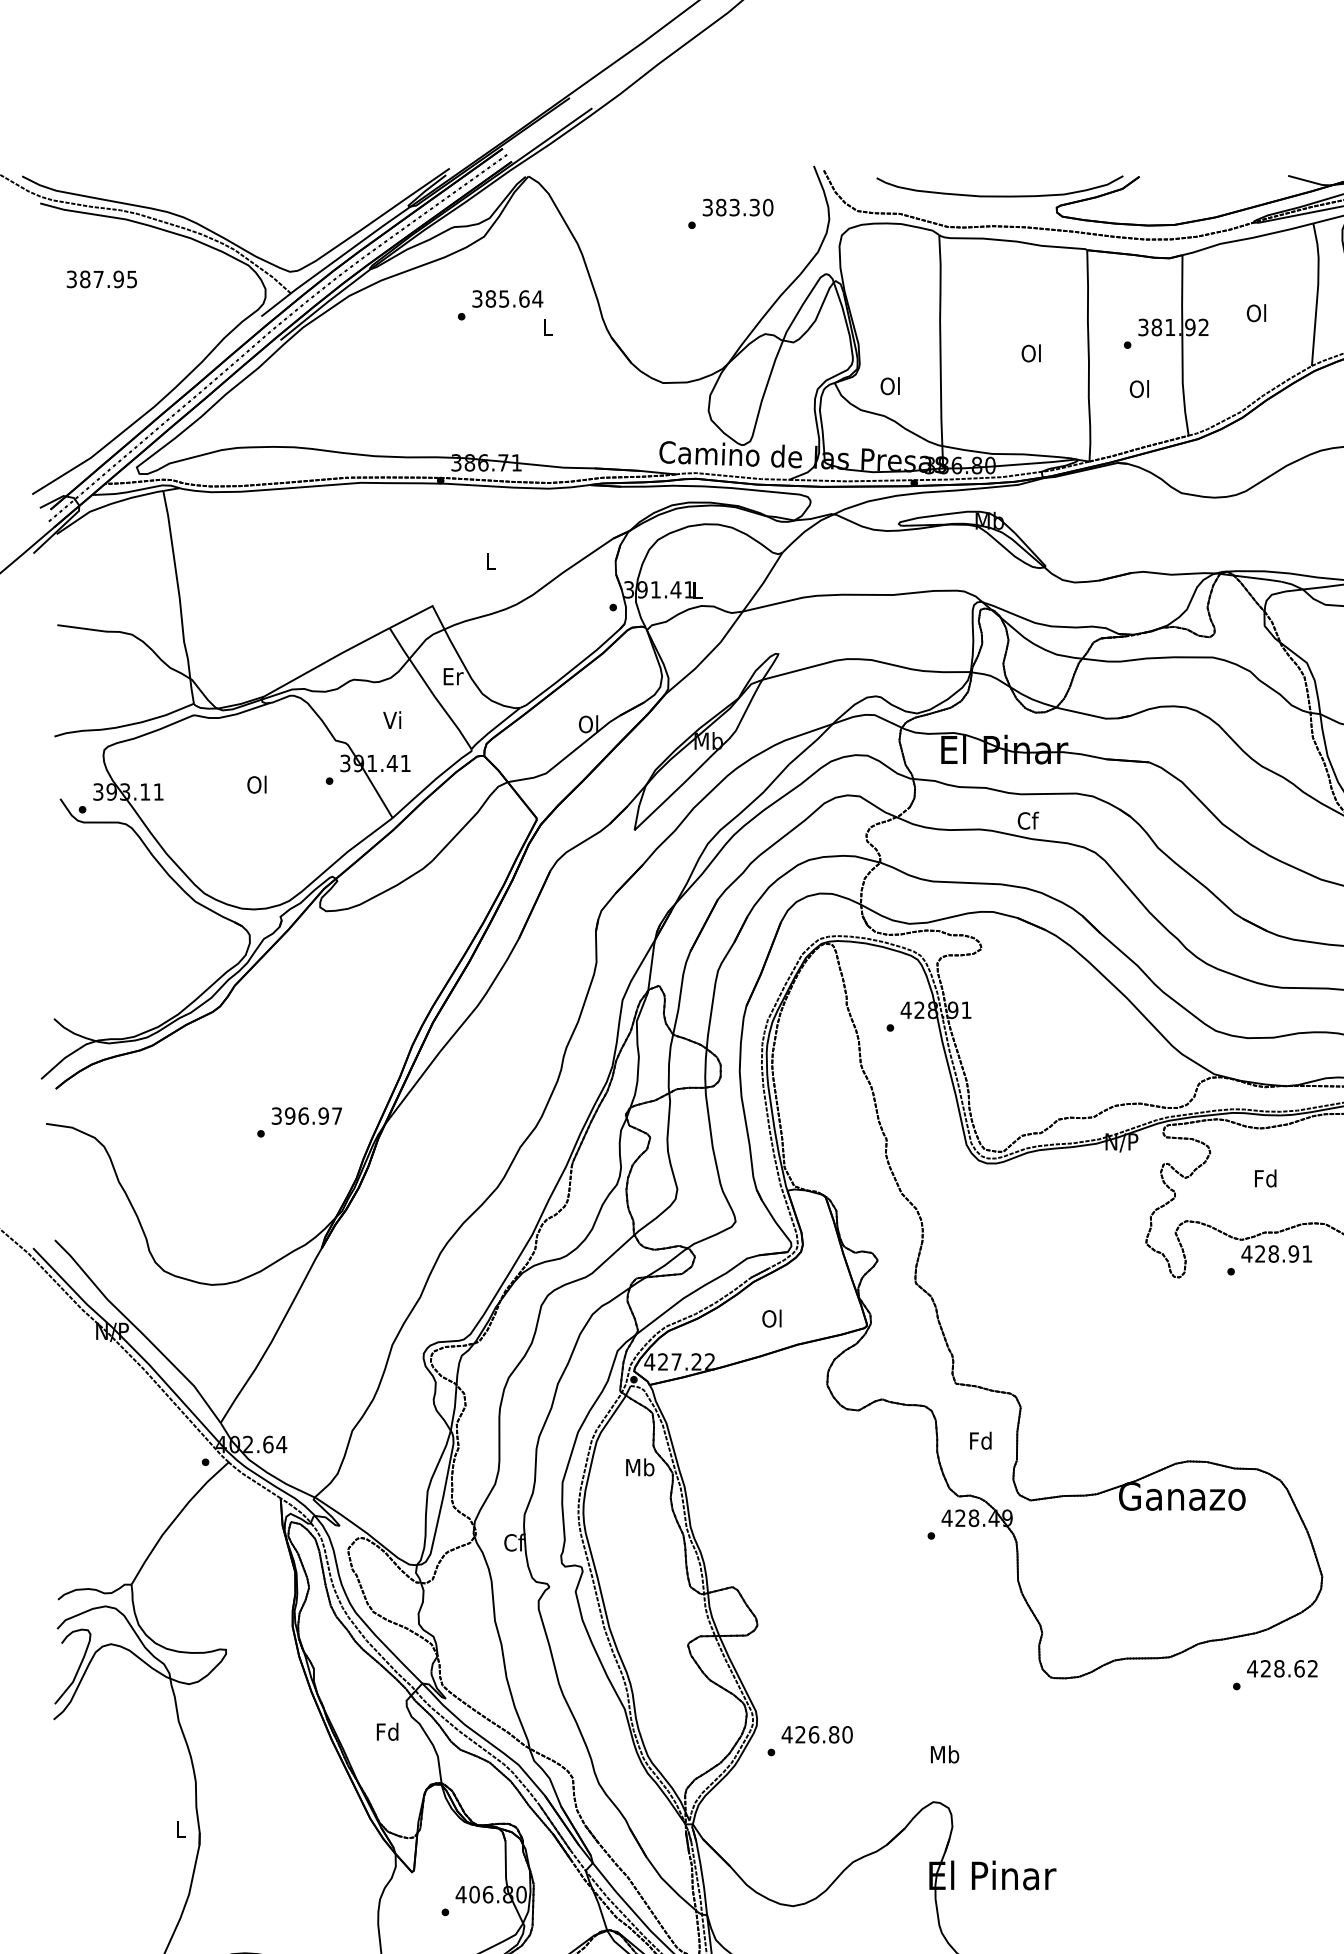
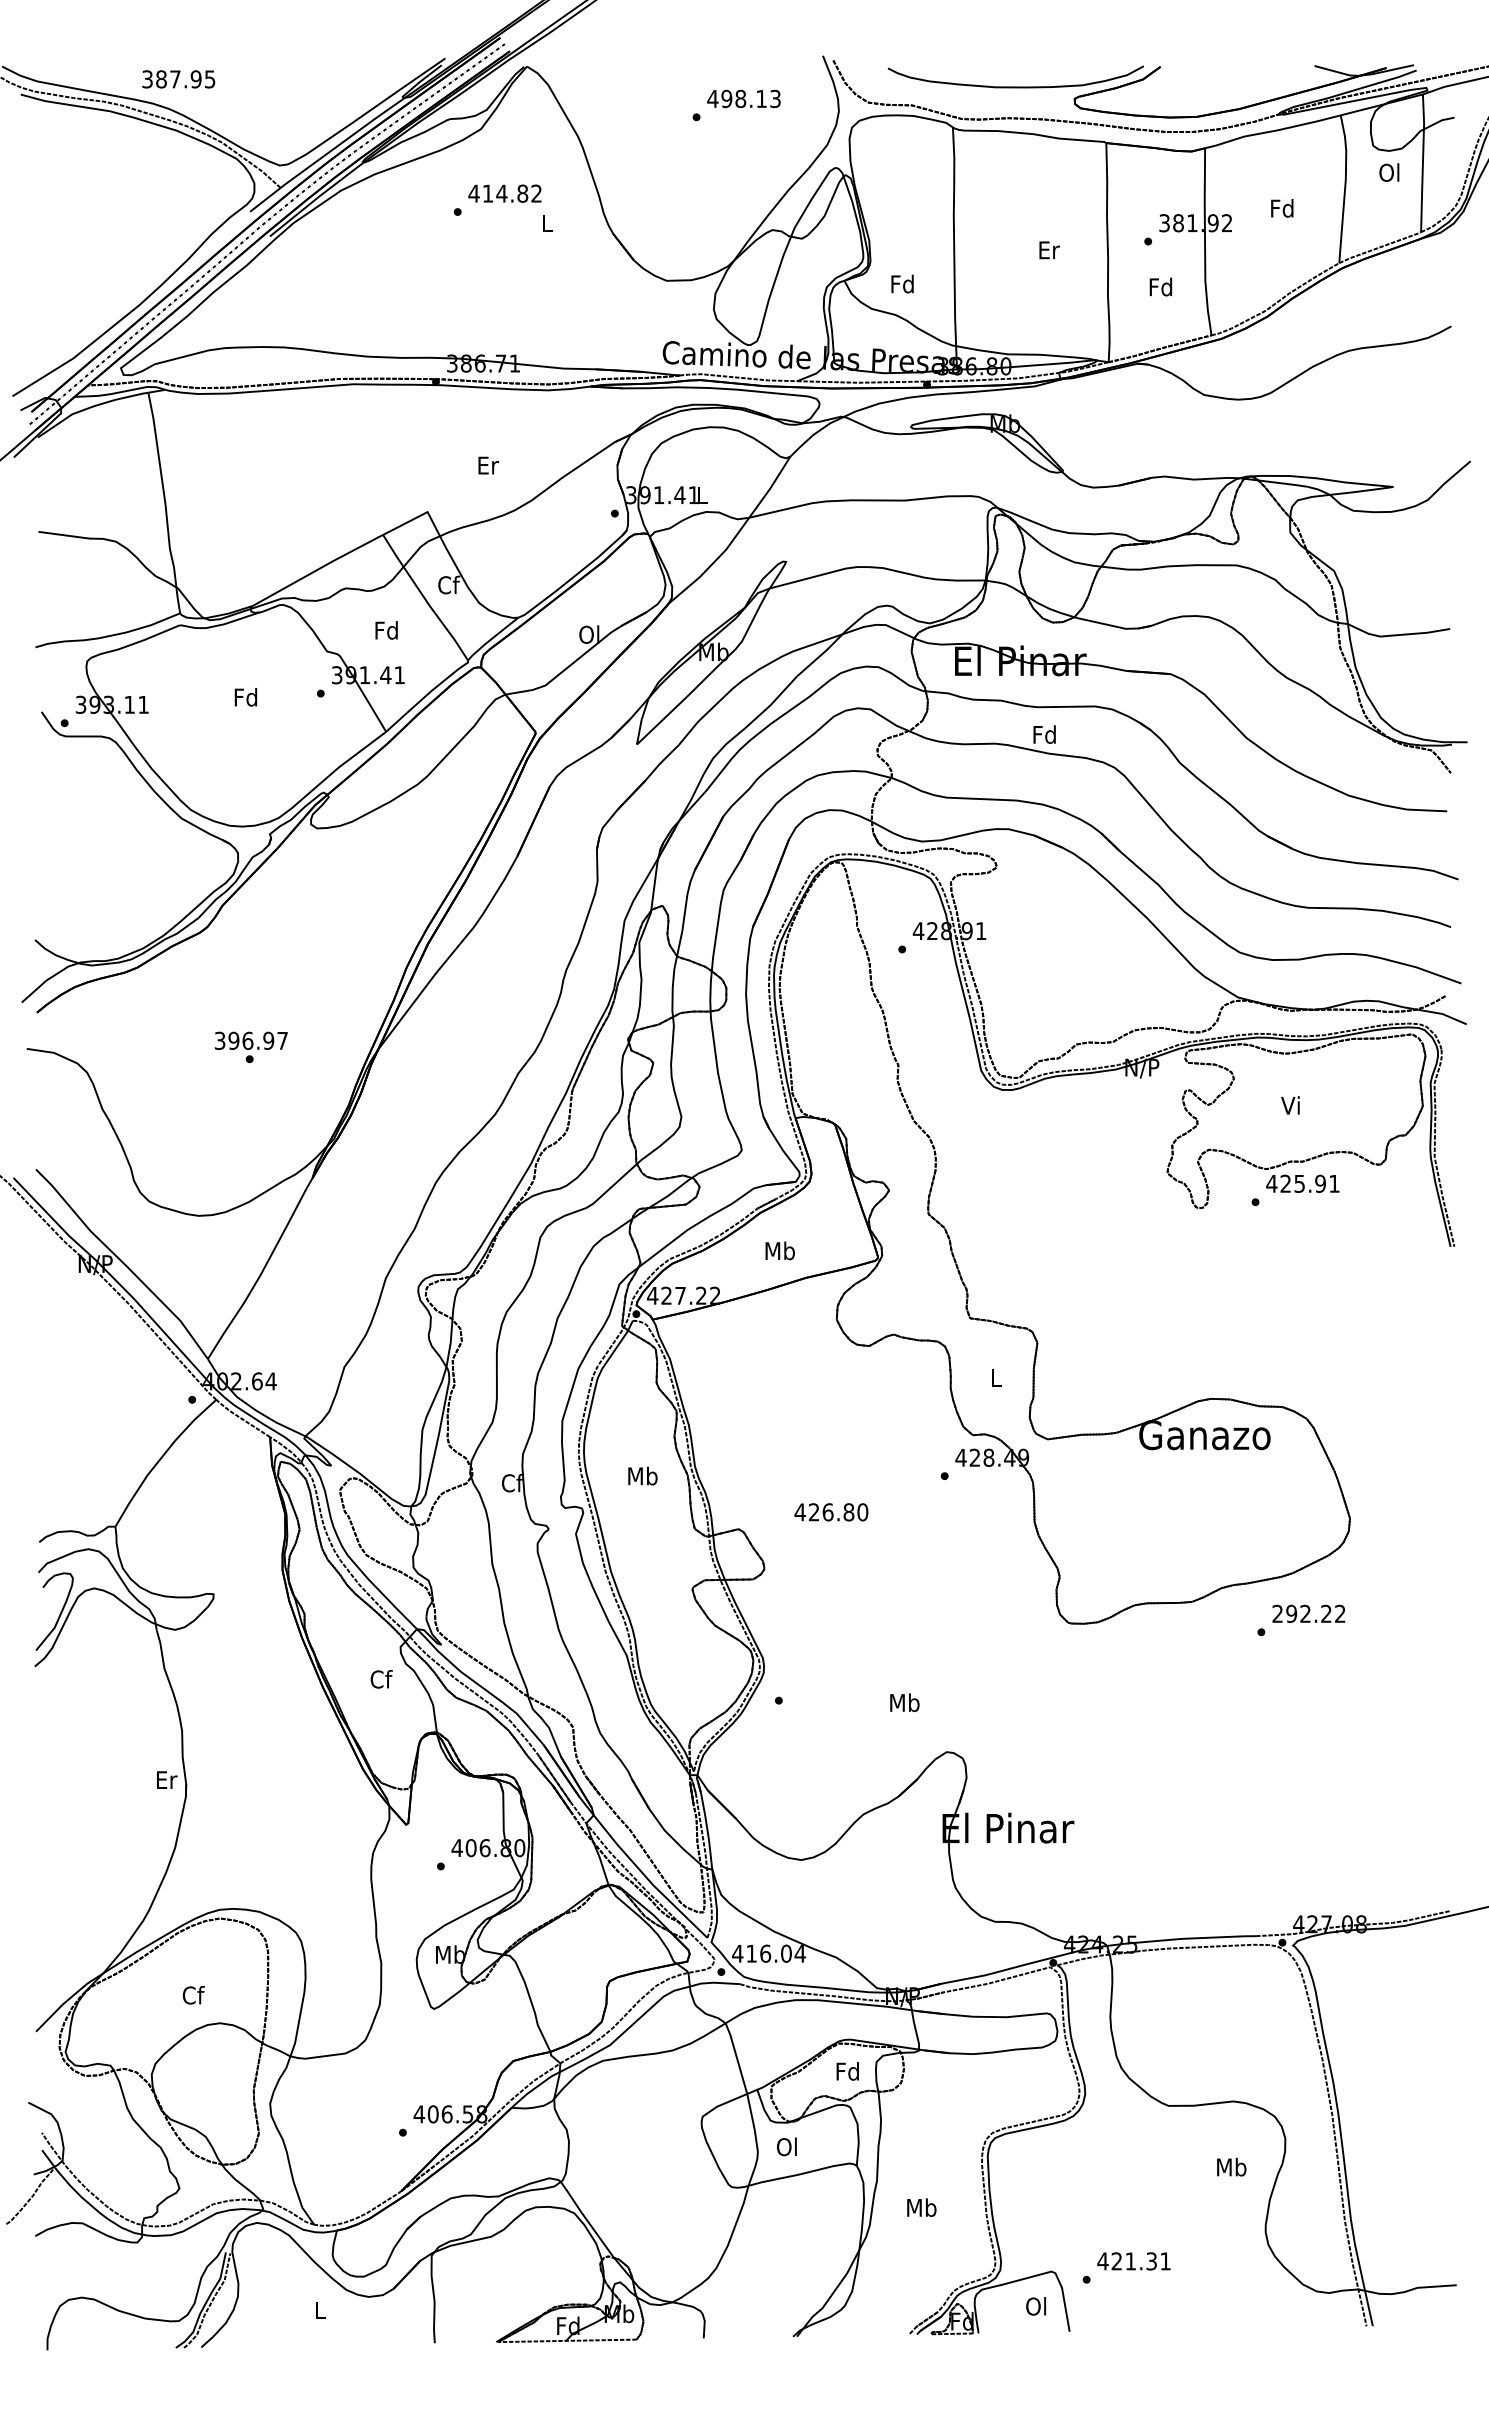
text: (737, 207) -> (743, 98), 383.30 -> 498.13
text: (101, 279) -> (178, 79), moved
text: (507, 298) -> (505, 193), 385.64 -> 414.82
text: (1257, 313) -> (1282, 208), Ol -> Fd
text: (1032, 352) -> (1049, 249), Ol -> Er
text: (890, 385) -> (902, 283), Ol -> Fd
text: (1139, 388) -> (1160, 286), Ol -> Fd
text: (491, 561) -> (488, 465), L -> Er
text: (453, 675) -> (449, 584), Er -> Cf
text: (392, 720) -> (386, 630), Vi -> Fd
text: (256, 784) -> (245, 697), Ol -> Fd
text: (1027, 820) -> (1044, 734), Cf -> Fd
text: (306, 1115) -> (250, 1040), moved
text: (1265, 1178) -> (1291, 1105), Fd -> Vi
text: (1273, 1253) -> (1299, 1183), 428.91 -> 425.91
text: (771, 1318) -> (779, 1250), Ol -> Mb
text: (980, 1440) -> (995, 1377), Fd -> L
text: (639, 1466) -> (642, 1475), moved
text: (1275, 1668) -> (1301, 1613), 428.62 -> 292.22
text: (387, 1732) -> (380, 1679), Fd -> Cf
text: (817, 1734) -> (831, 1512), moved
text: (944, 1754) -> (904, 1702), moved
text: (181, 1828) -> (167, 1779), L -> Er

